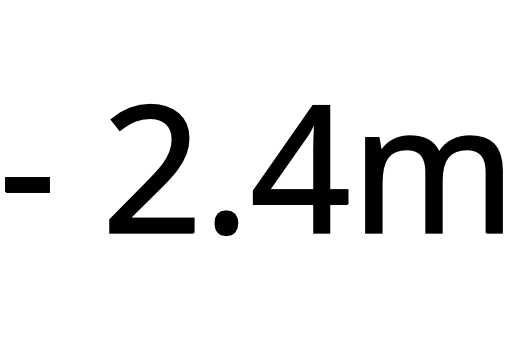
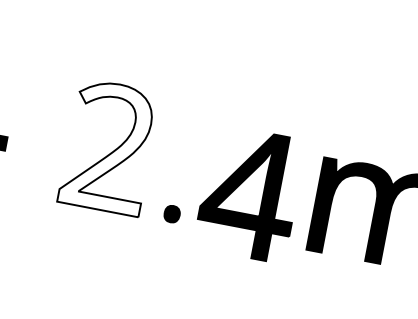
fill: (151, 168) -> (109, 146), removed
part: (300, 169) -> (249, 194), moved
part: (226, 222) -> (172, 213), size x0.7

